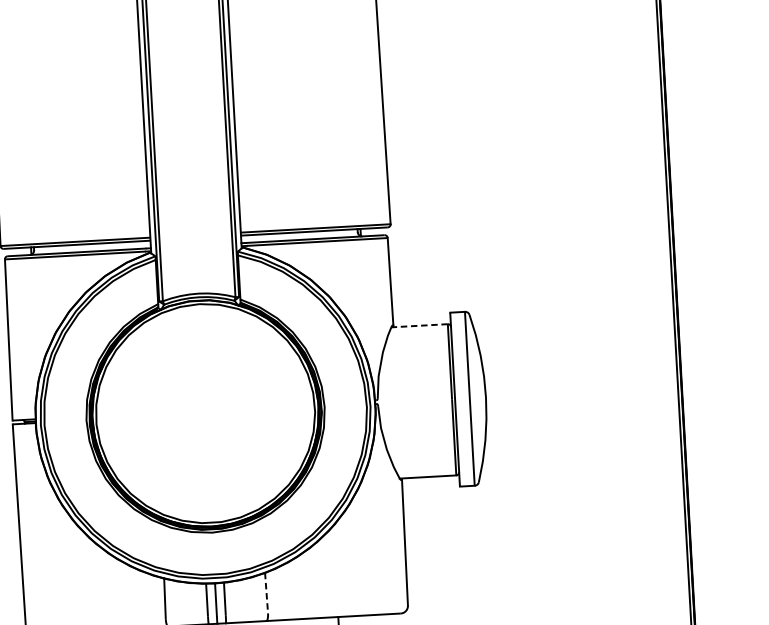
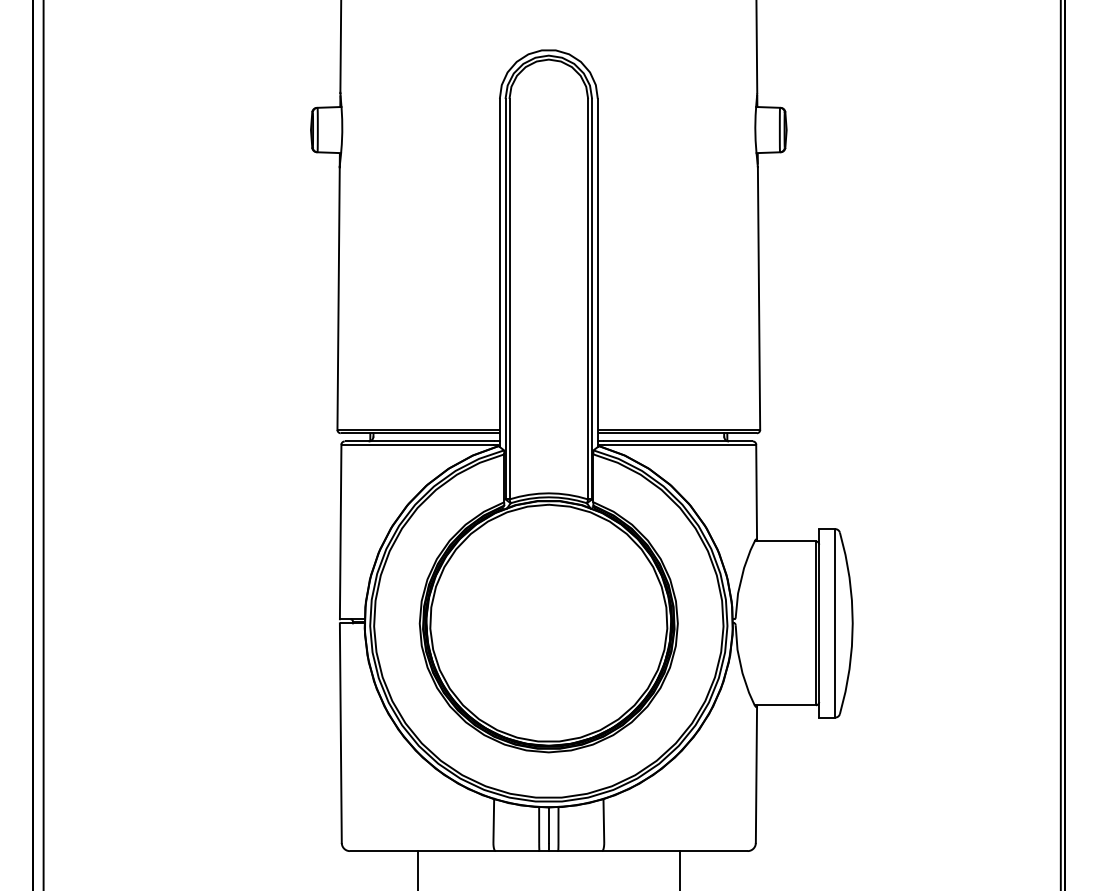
line: (419, 325) -> (785, 541), dashed -> solid
line: (266, 592) -> (603, 820), dashed -> solid

